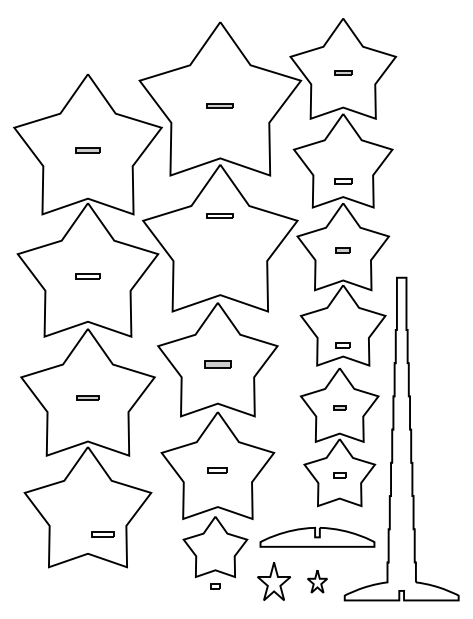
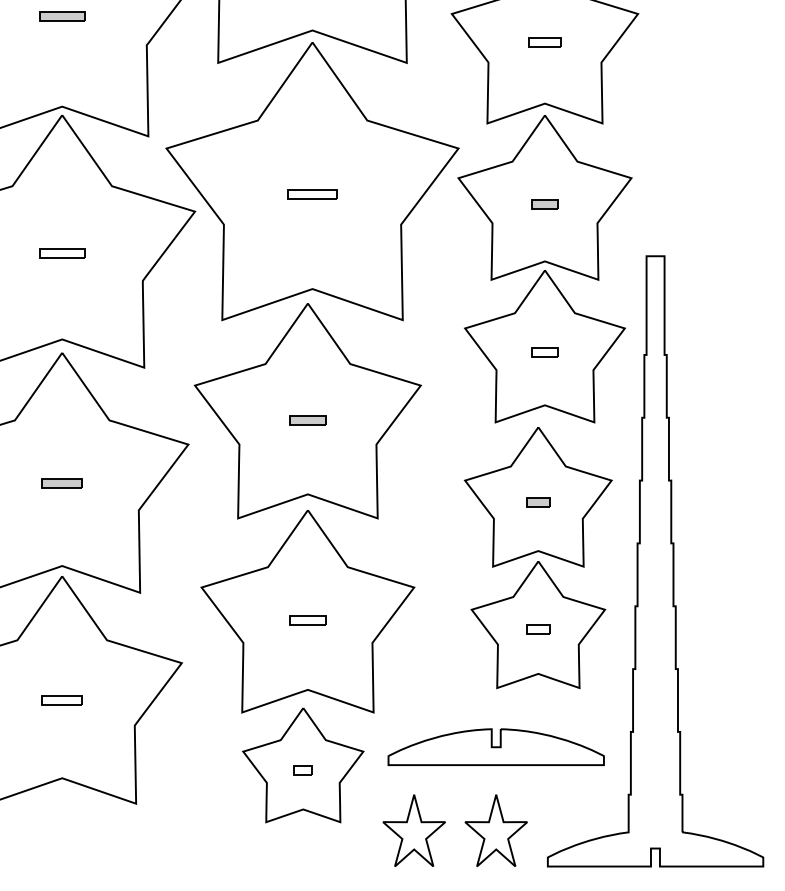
part: (343, 181) -> (545, 42), moved
part: (219, 215) -> (310, 193), moved
part: (342, 345) -> (543, 352), moved
part: (217, 364) -> (307, 420), size x0.71
part: (102, 534) -> (61, 700), moved
part: (317, 581) -> (496, 830), size x1.67
part: (215, 586) -> (303, 770), moved

